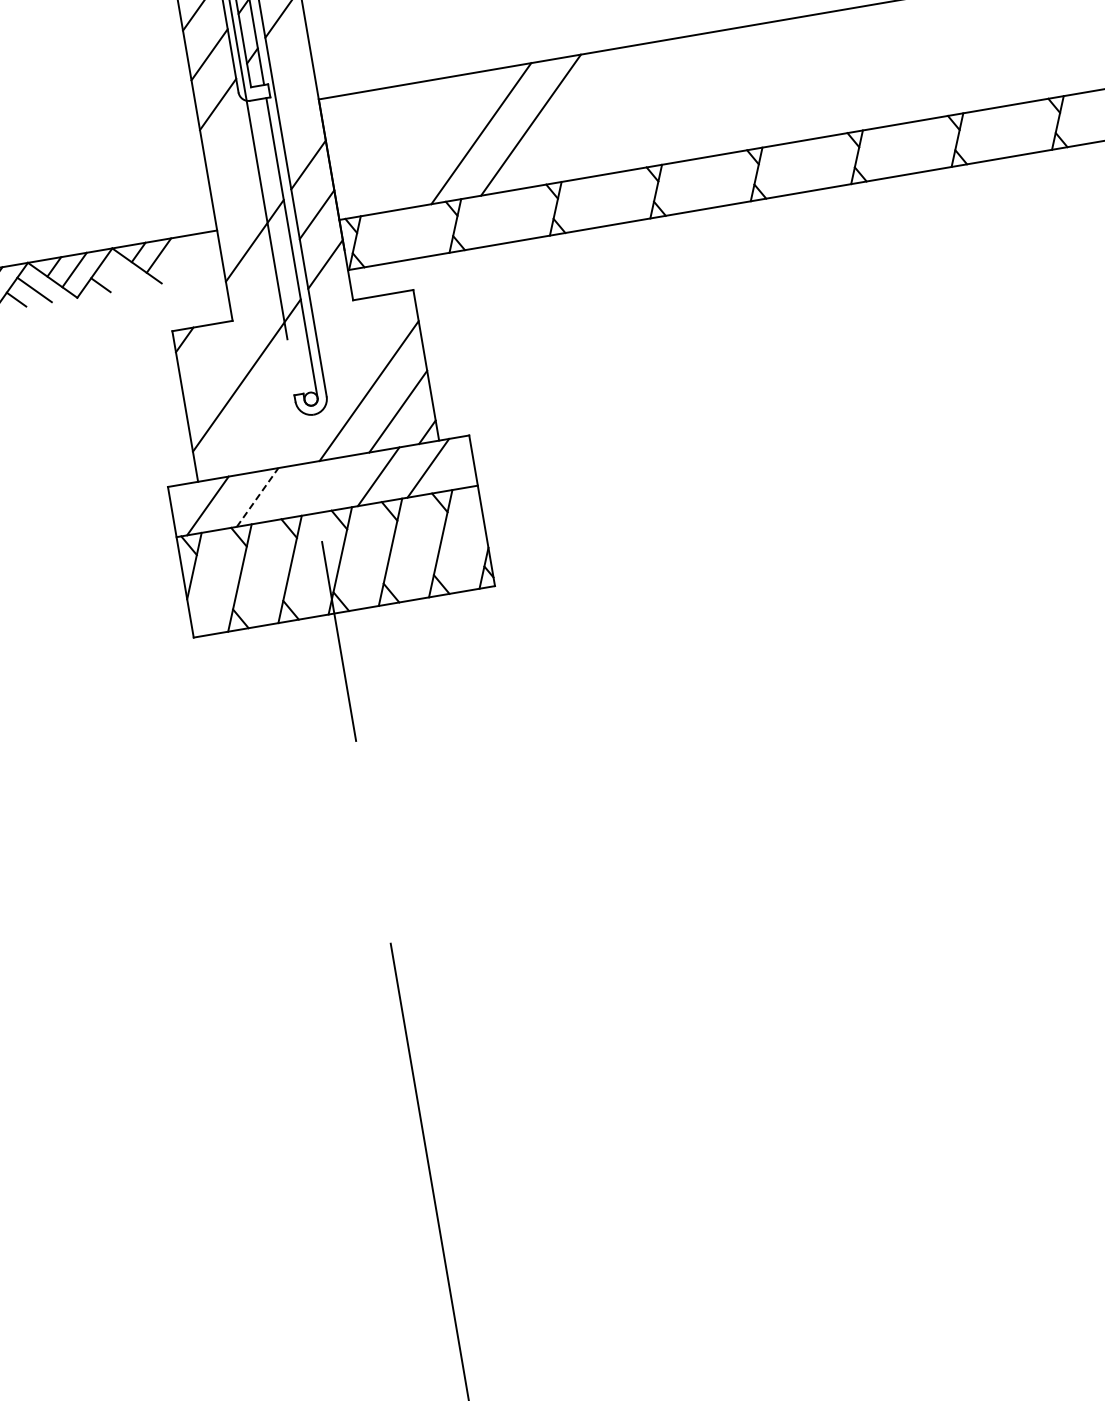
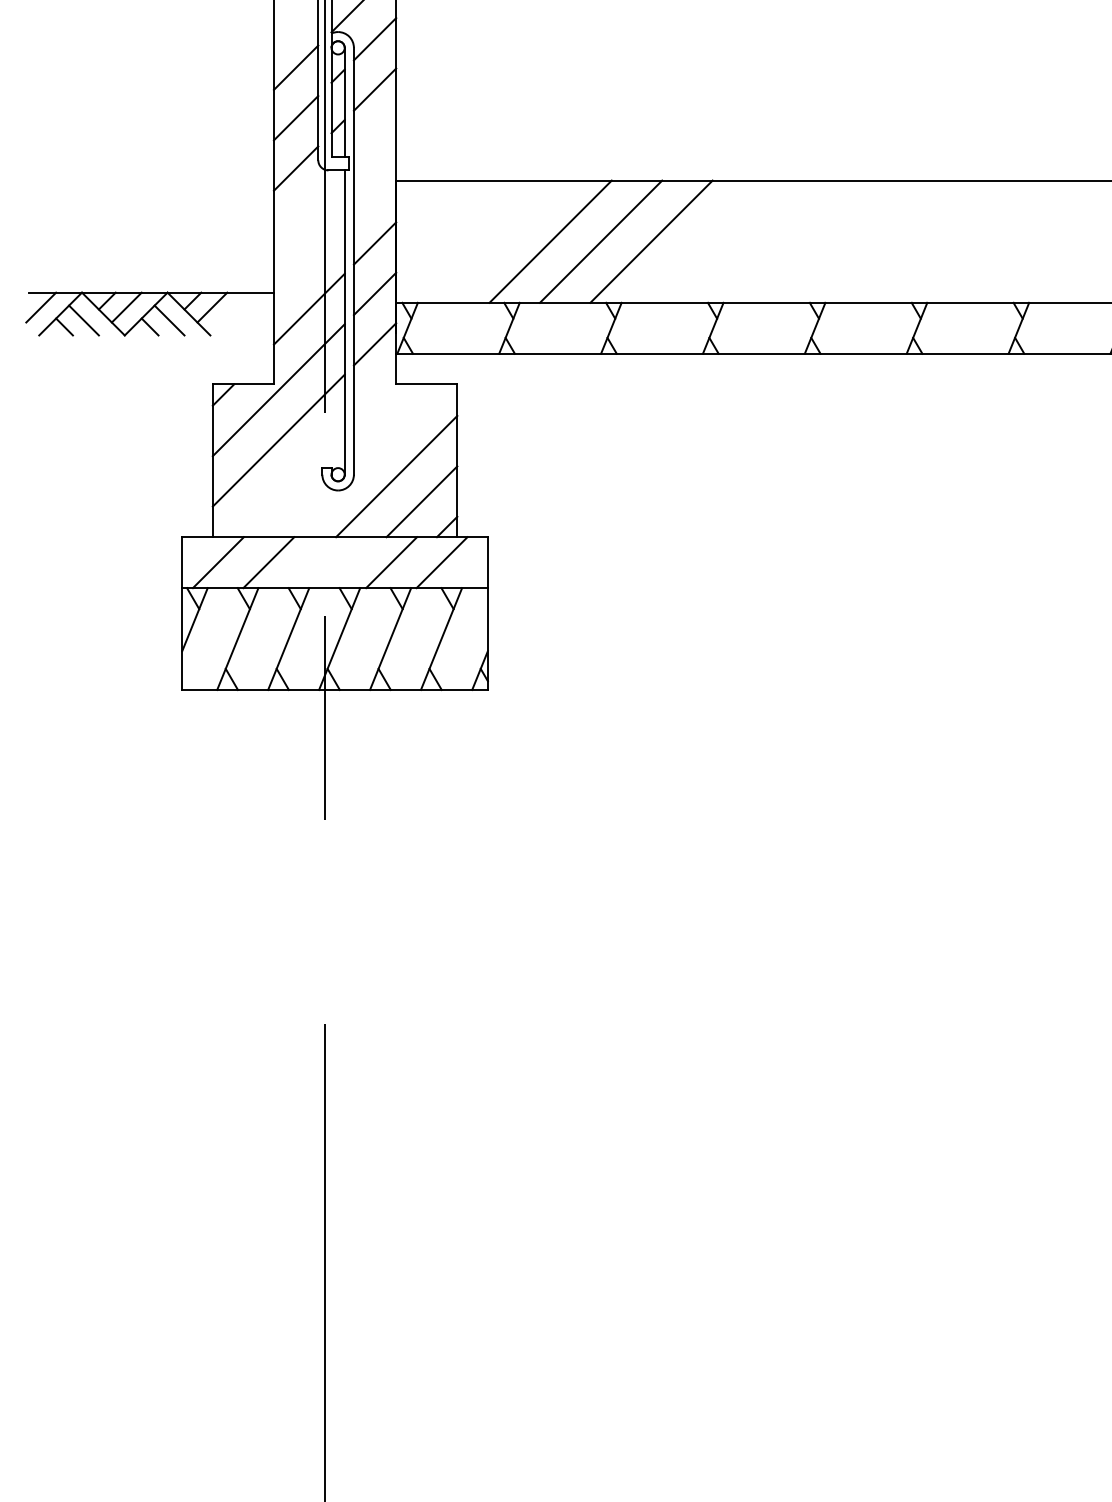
line: (580, 116) -> (651, 241), added
line: (118, 275) -> (169, 320), added
line: (238, 326) -> (278, 390), added
line: (258, 497) -> (269, 562), dashed -> solid

